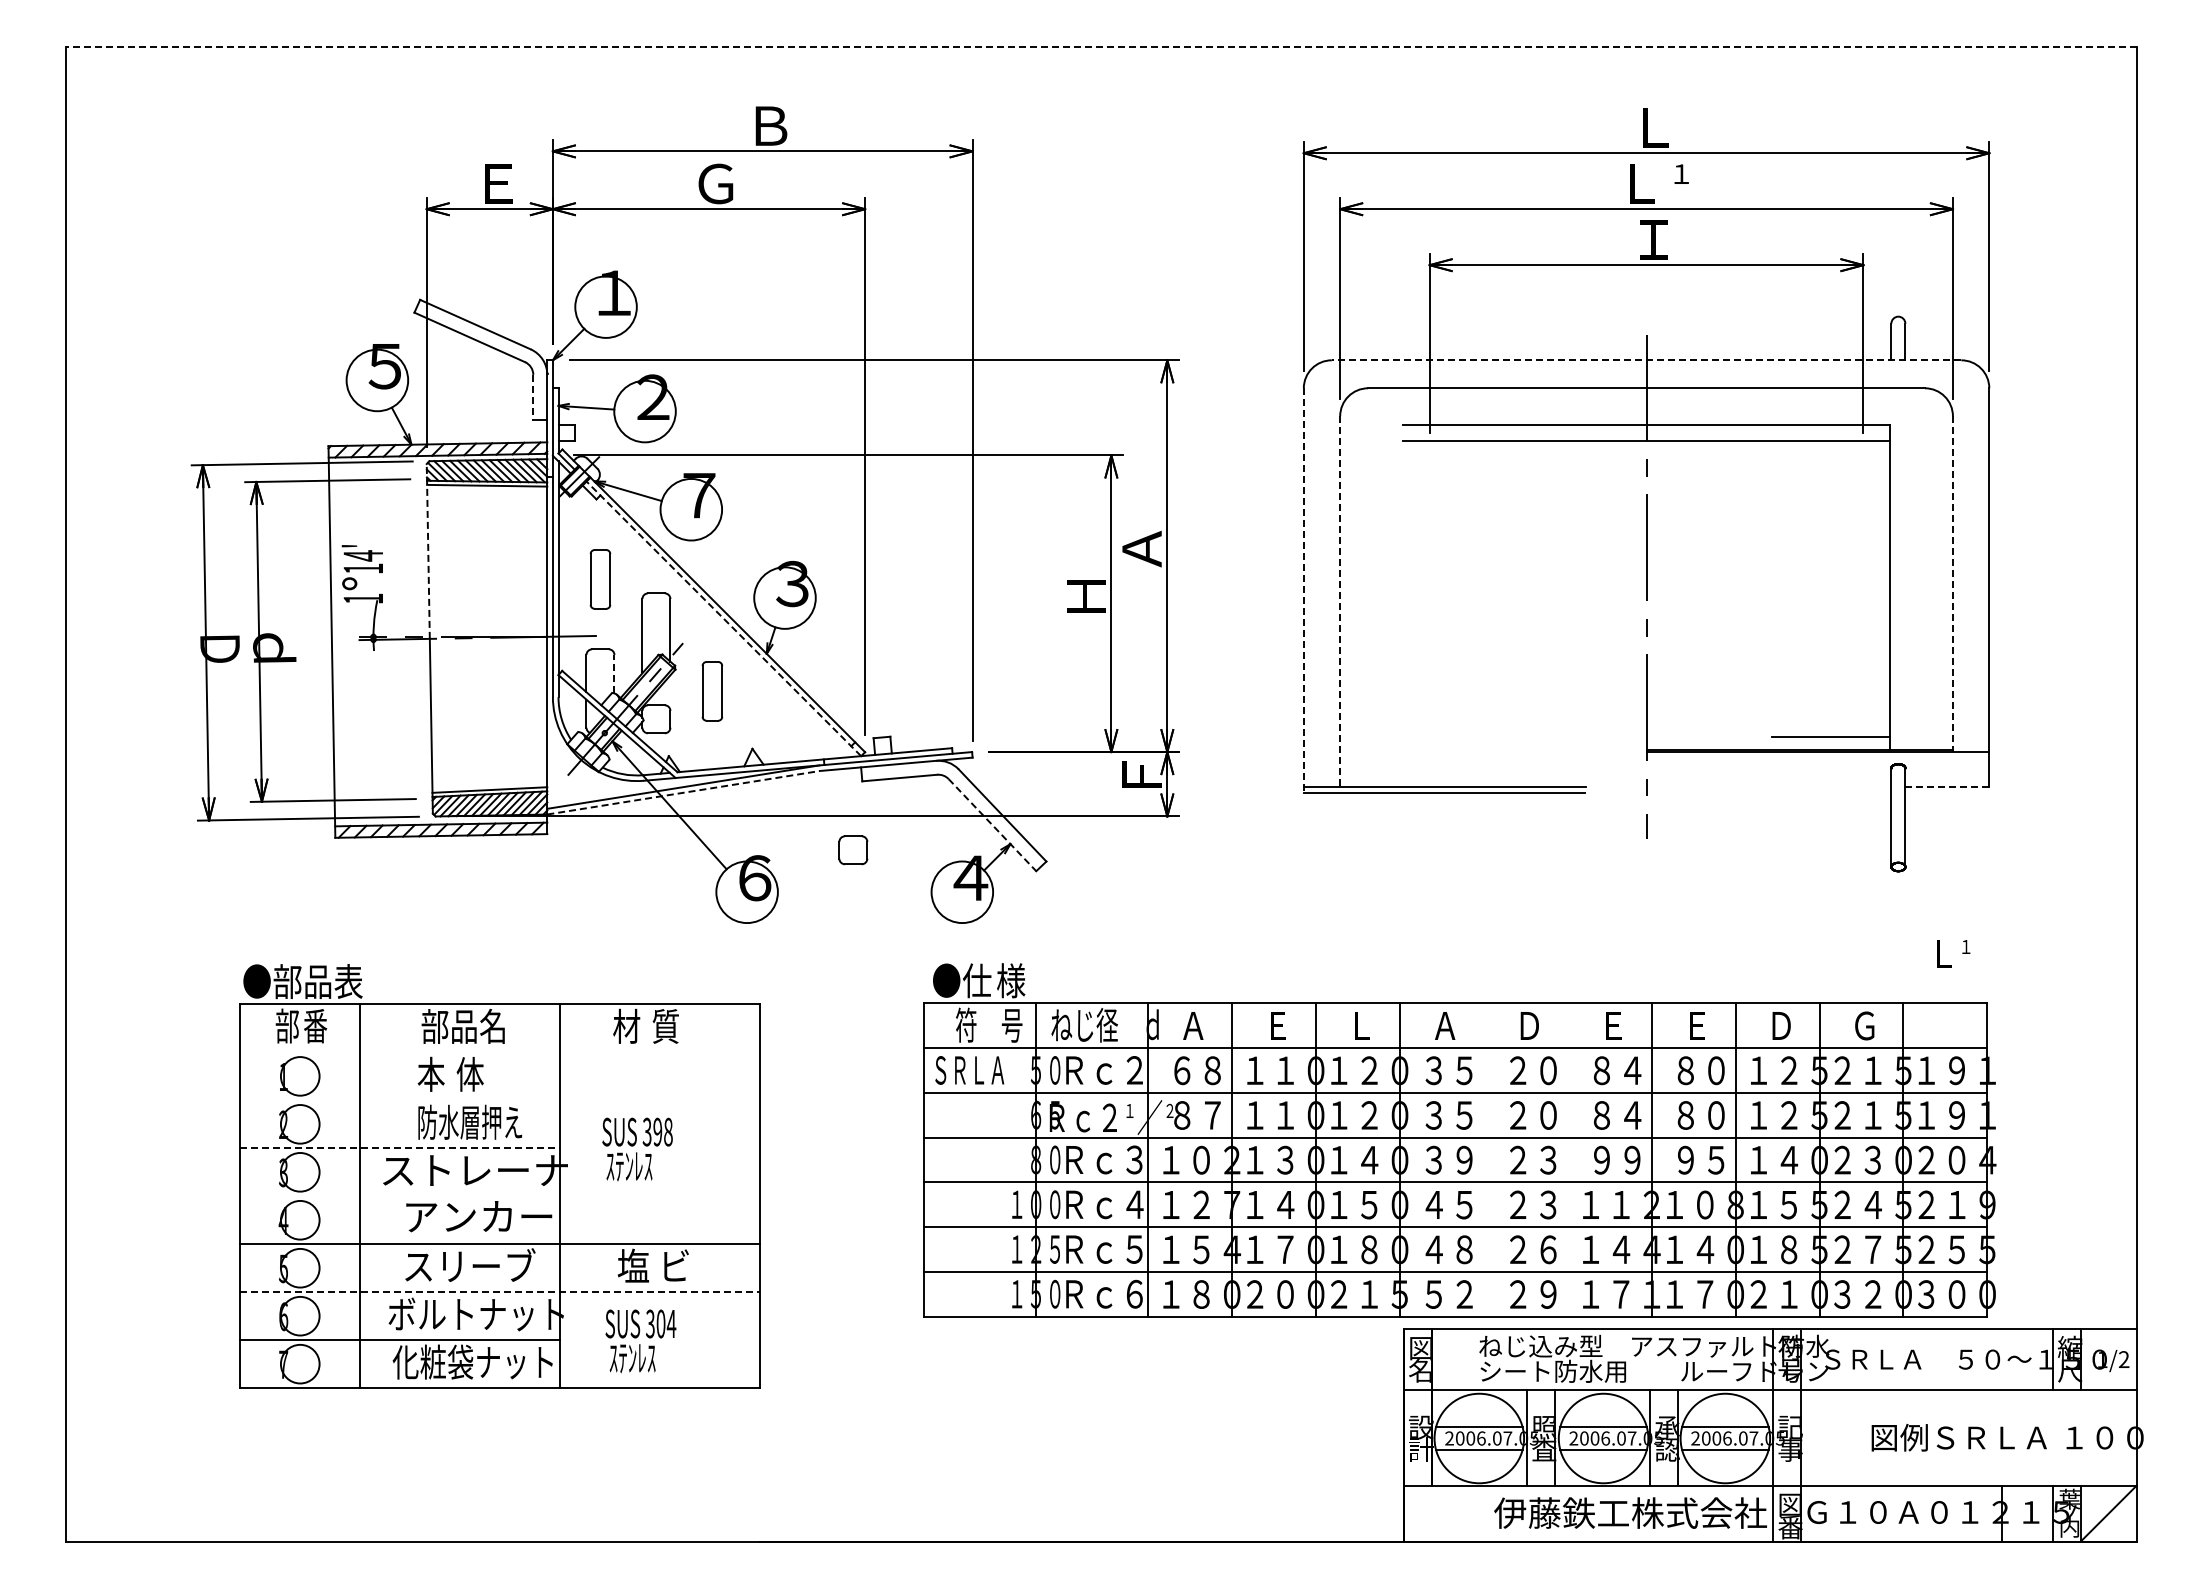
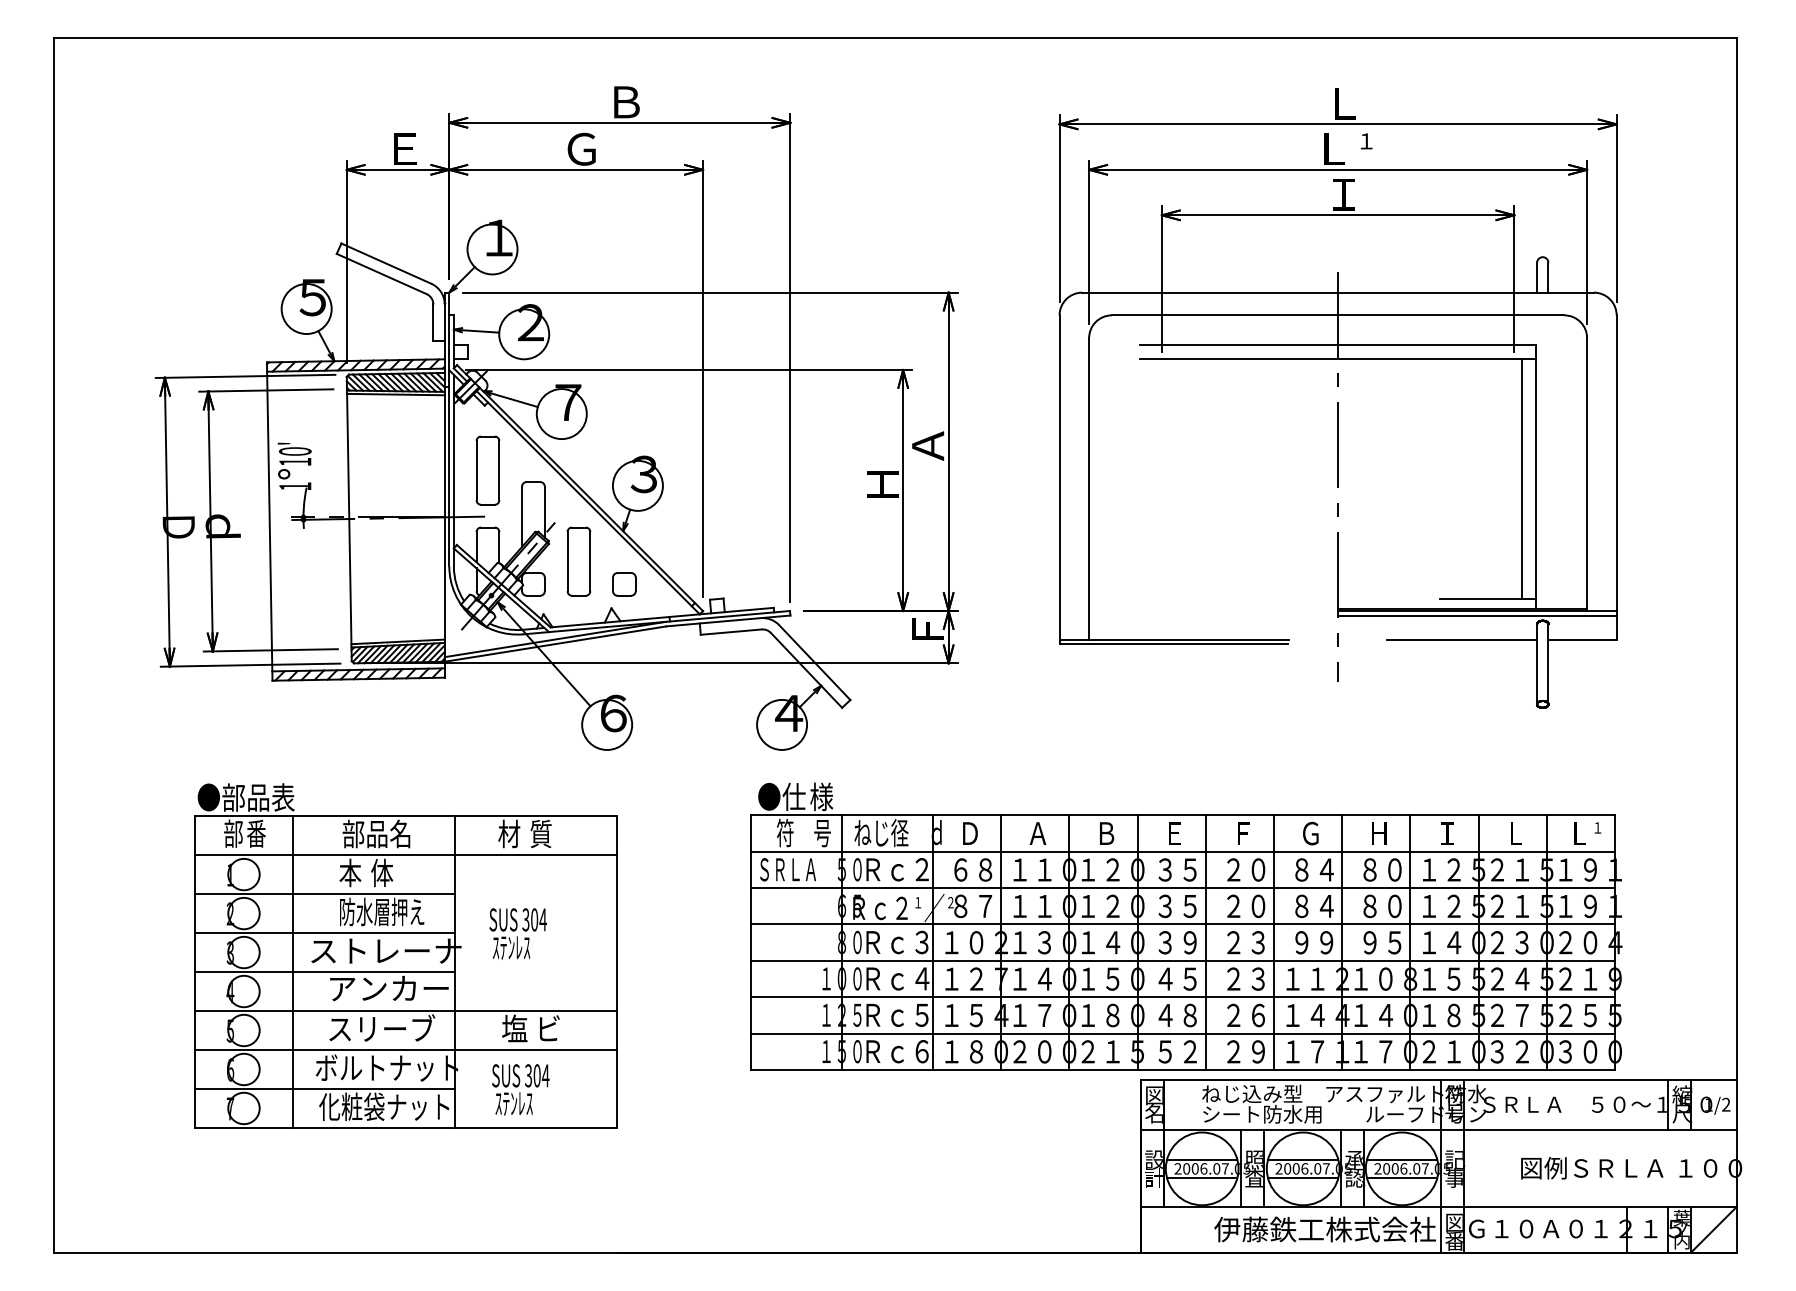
line: (1101, 47) -> (895, 38), dashed -> solid
line: (1646, 360) -> (1338, 292), dashed -> solid
line: (533, 397) -> (433, 322), dashed -> solid
line: (428, 550) -> (348, 447), dashed -> solid
text: (363, 555) -> (295, 451), 14' -> 10'
part: (600, 579) -> (487, 470), size x1.43
line: (1952, 584) -> (1586, 474), dashed -> solid
line: (1873, 588) -> (1522, 478), added
line: (1303, 591) -> (1059, 480), dashed -> solid
line: (1340, 602) -> (1089, 489), dashed -> solid
line: (723, 618) -> (587, 502), dashed -> solid
line: (614, 673) -> (499, 547), dashed -> solid
part: (712, 691) -> (579, 561), size x1.43
line: (1817, 757) -> (1477, 615), added
line: (1799, 787) -> (1462, 639), added
line: (1947, 787) -> (1582, 639), dashed -> solid
line: (684, 792) -> (556, 643), dashed -> solid
line: (992, 825) -> (806, 670), dashed -> solid
part: (853, 850) -> (624, 584), moved
text: (1953, 953) -> (1587, 833), moved
text: (1193, 1025) -> (969, 833), Ａ -> Ｄ
text: (1277, 1025) -> (1038, 833), Ｅ -> Ａ
text: (1361, 1025) -> (1106, 833), Ｌ -> Ｂ
text: (1445, 1025) -> (1174, 833), Ａ -> Ｅ
text: (1529, 1025) -> (1242, 833), Ｄ -> Ｆ
text: (1612, 1025) -> (1310, 833), Ｅ -> Ｇ
text: (1696, 1025) -> (1378, 833), Ｅ -> Ｈ
text: (1781, 1025) -> (1447, 833), Ｄ -> Ｉ
text: (1864, 1025) -> (1515, 833), Ｇ -> Ｌ
line: (499, 1052) -> (405, 855), added
line: (399, 1100) -> (324, 894), added
text: (663, 1131) -> (539, 919), 398 -> 304
line: (400, 1148) -> (325, 933), dashed -> solid
line: (1483, 1159) -> (1205, 942), added
line: (1567, 1159) -> (1273, 942), added
line: (399, 1196) -> (324, 972), added
line: (499, 1291) -> (405, 1049), dashed -> solid

